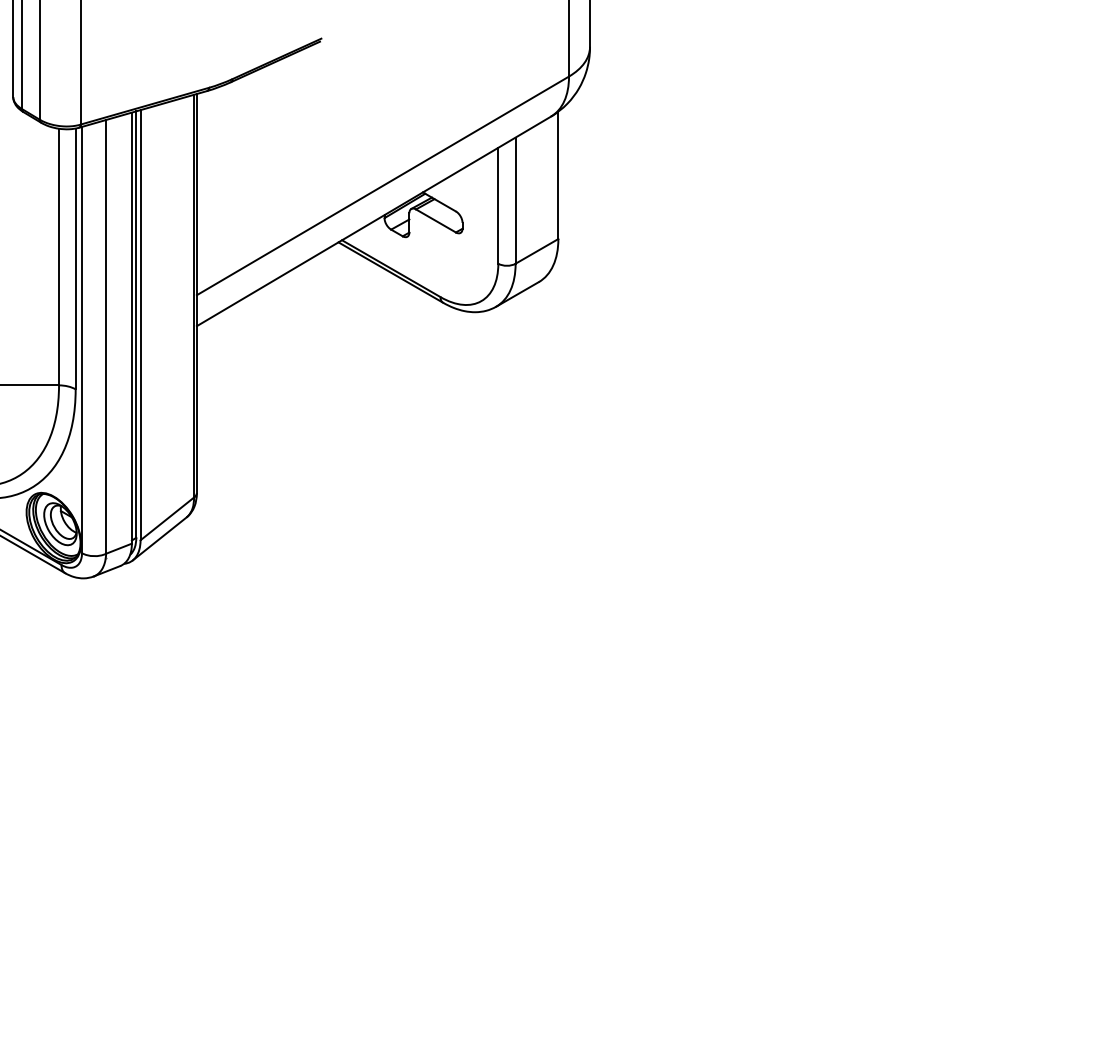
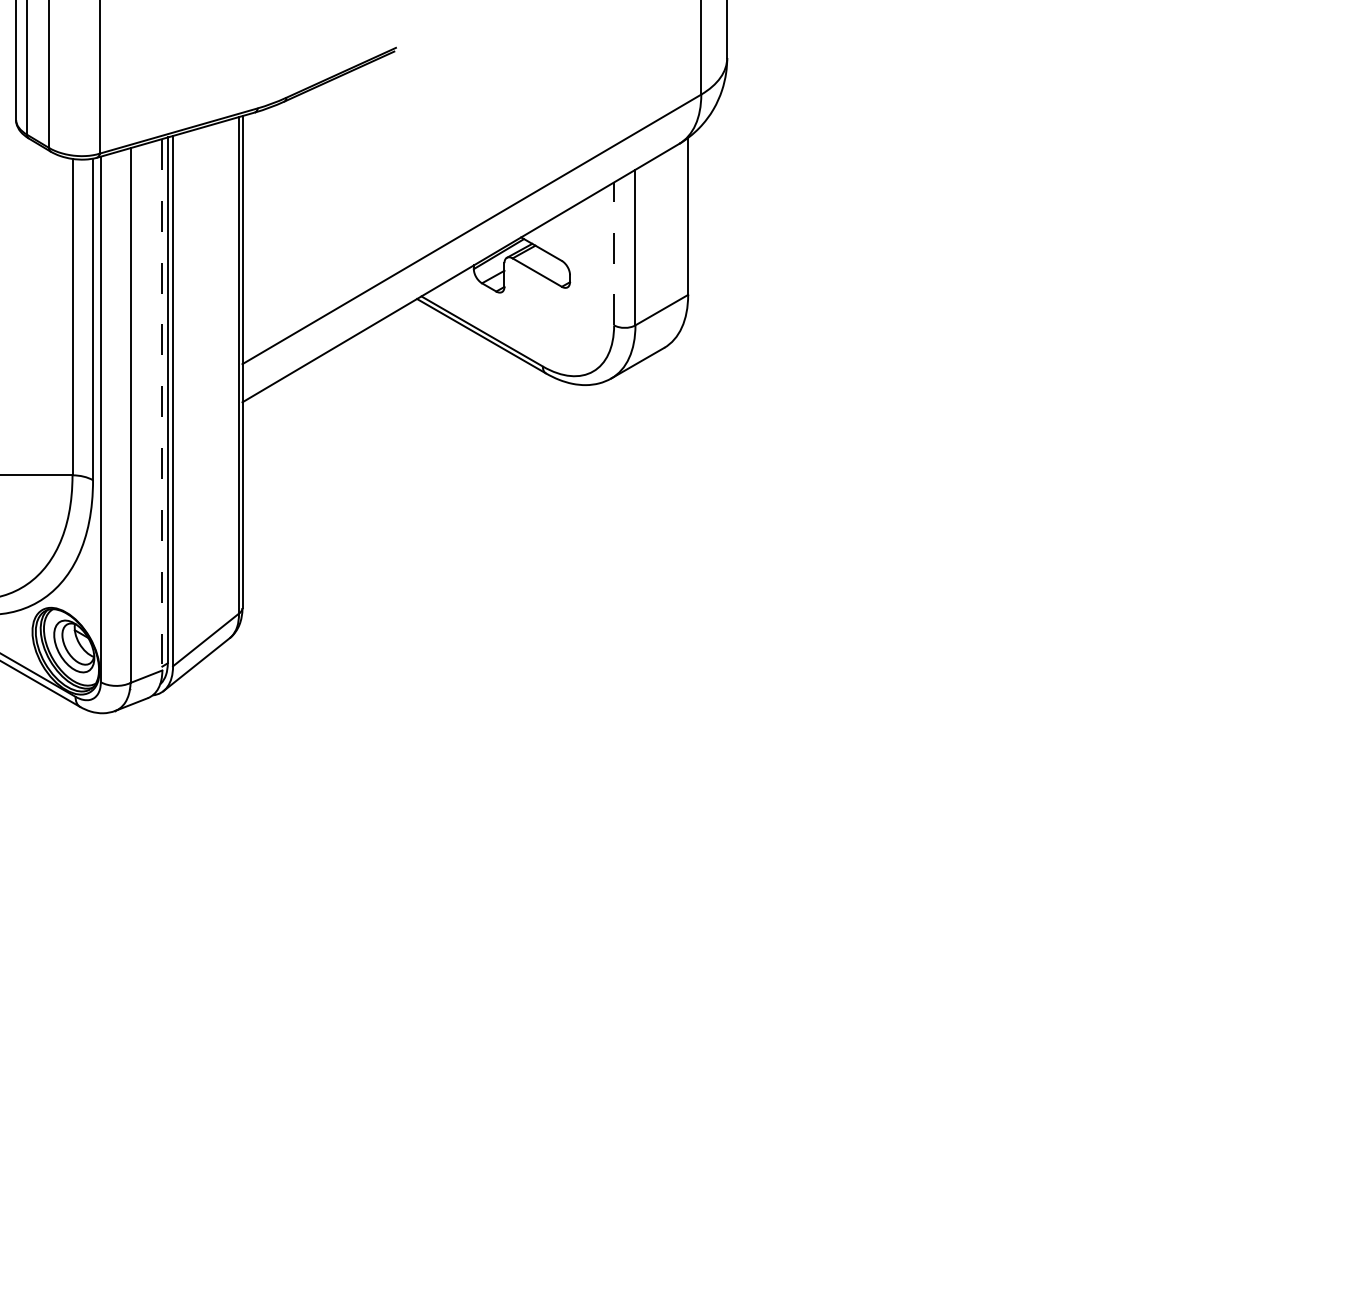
line: (498, 205) -> (614, 253), solid -> dashed
line: (131, 328) -> (161, 405), solid -> dashed

